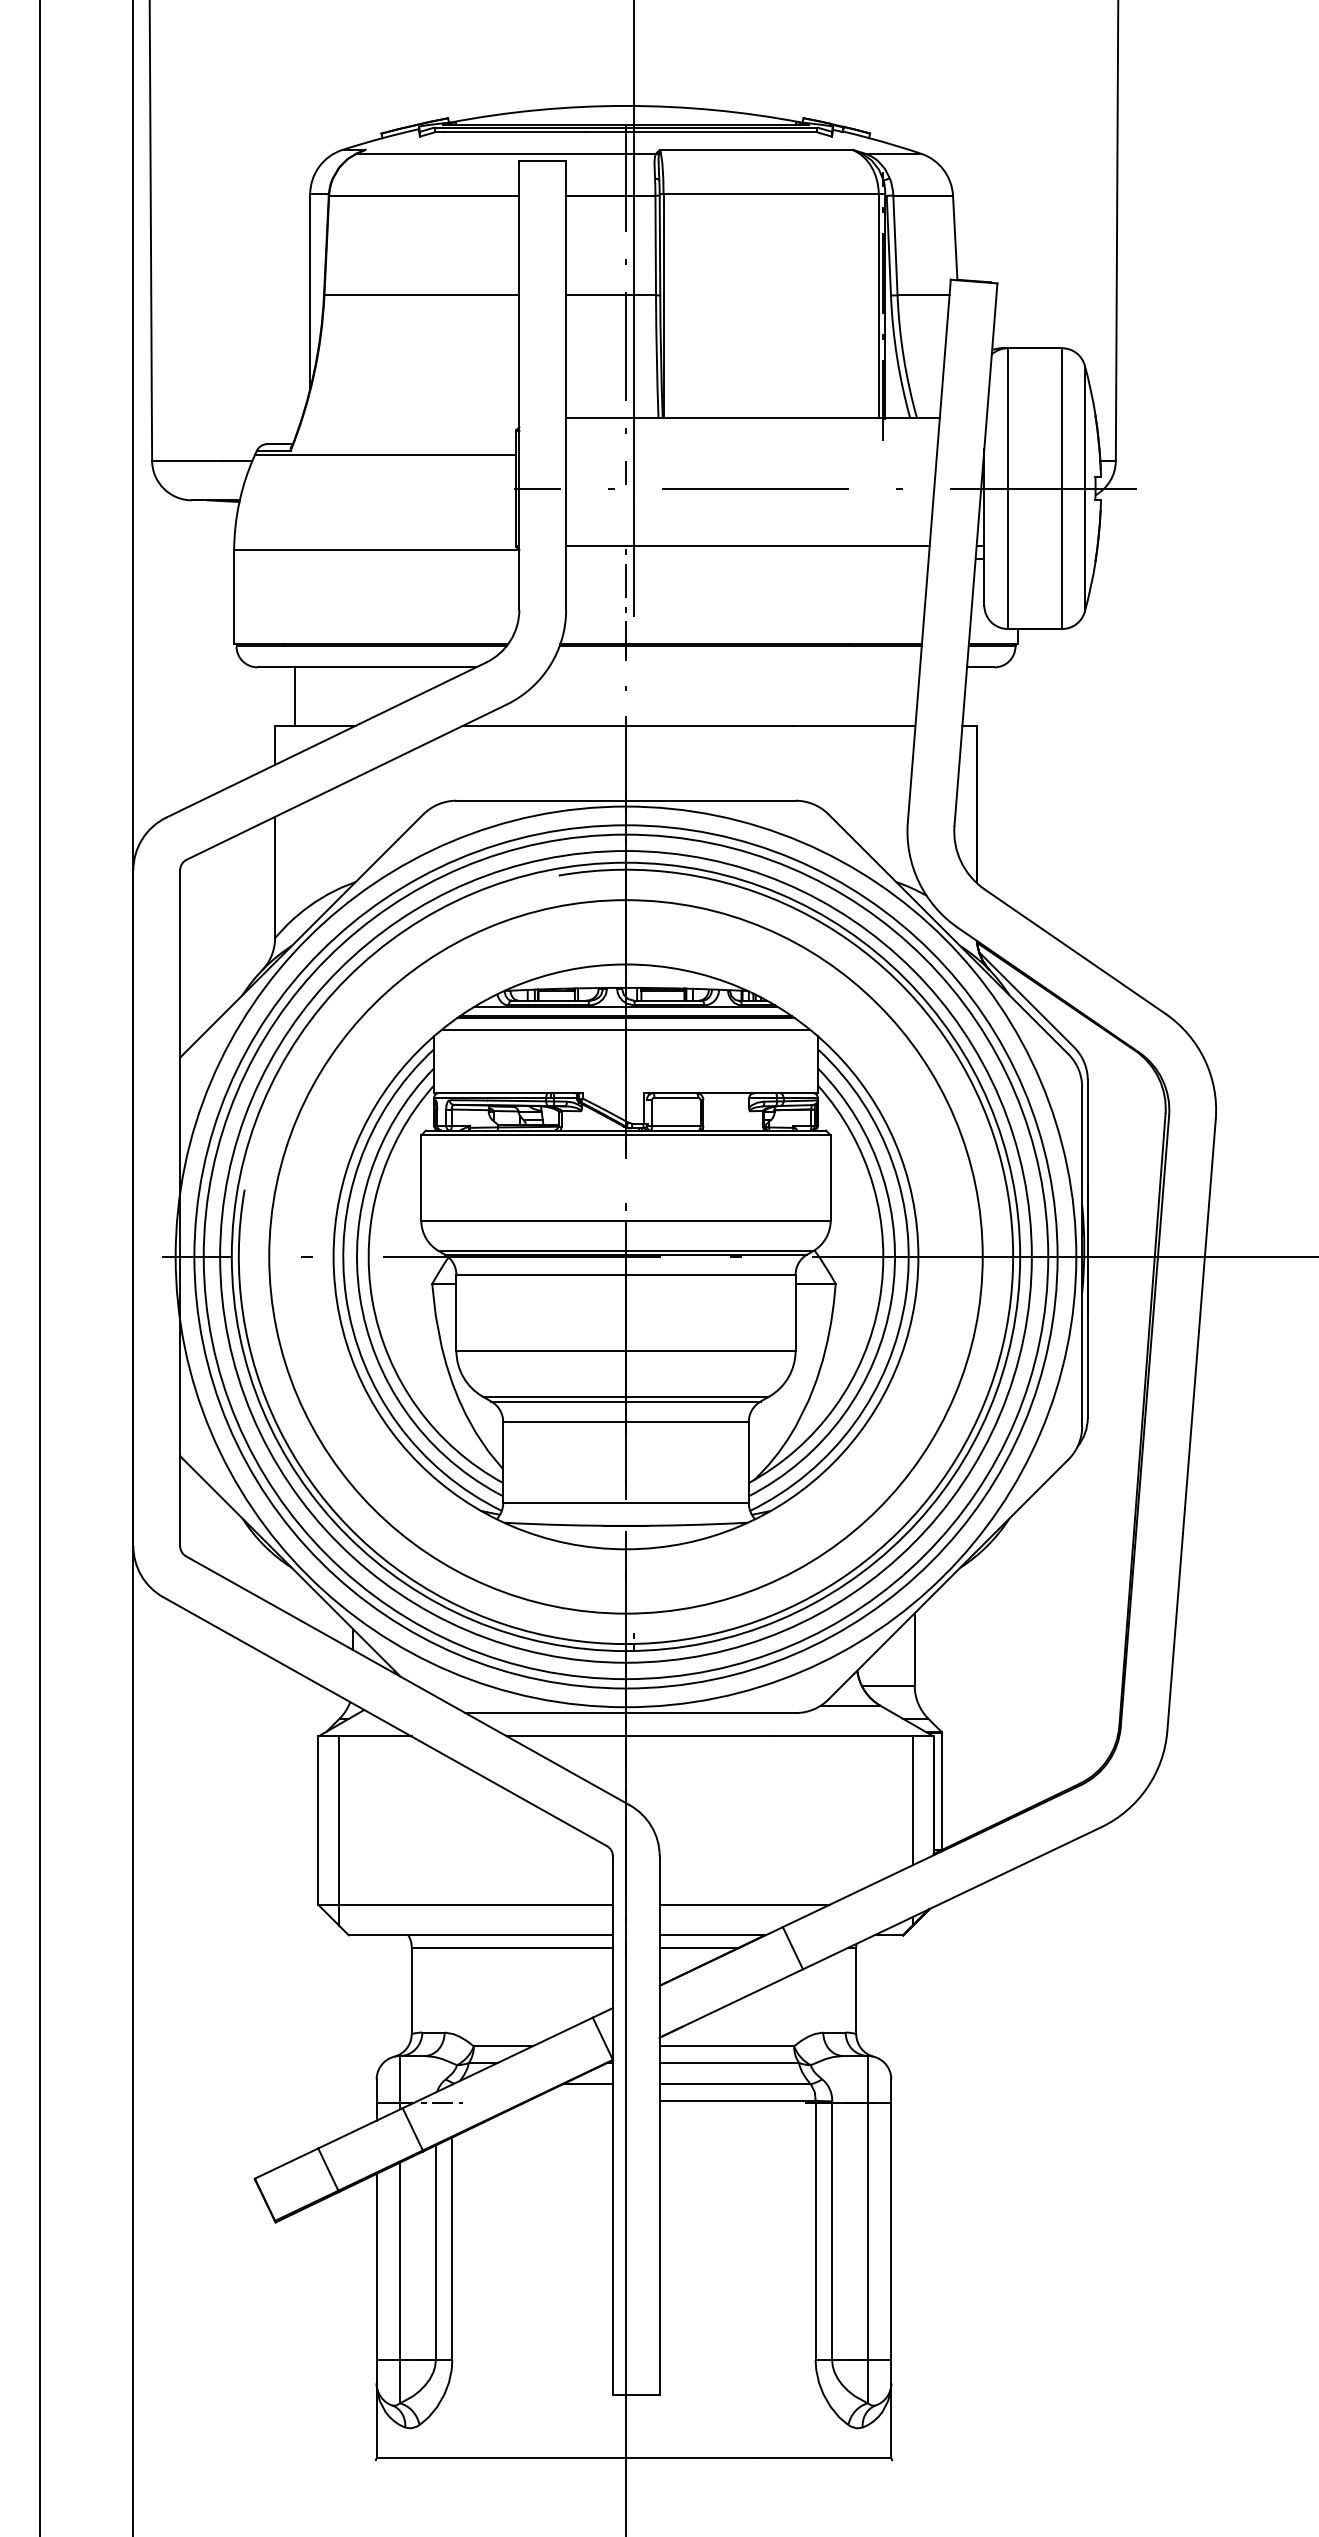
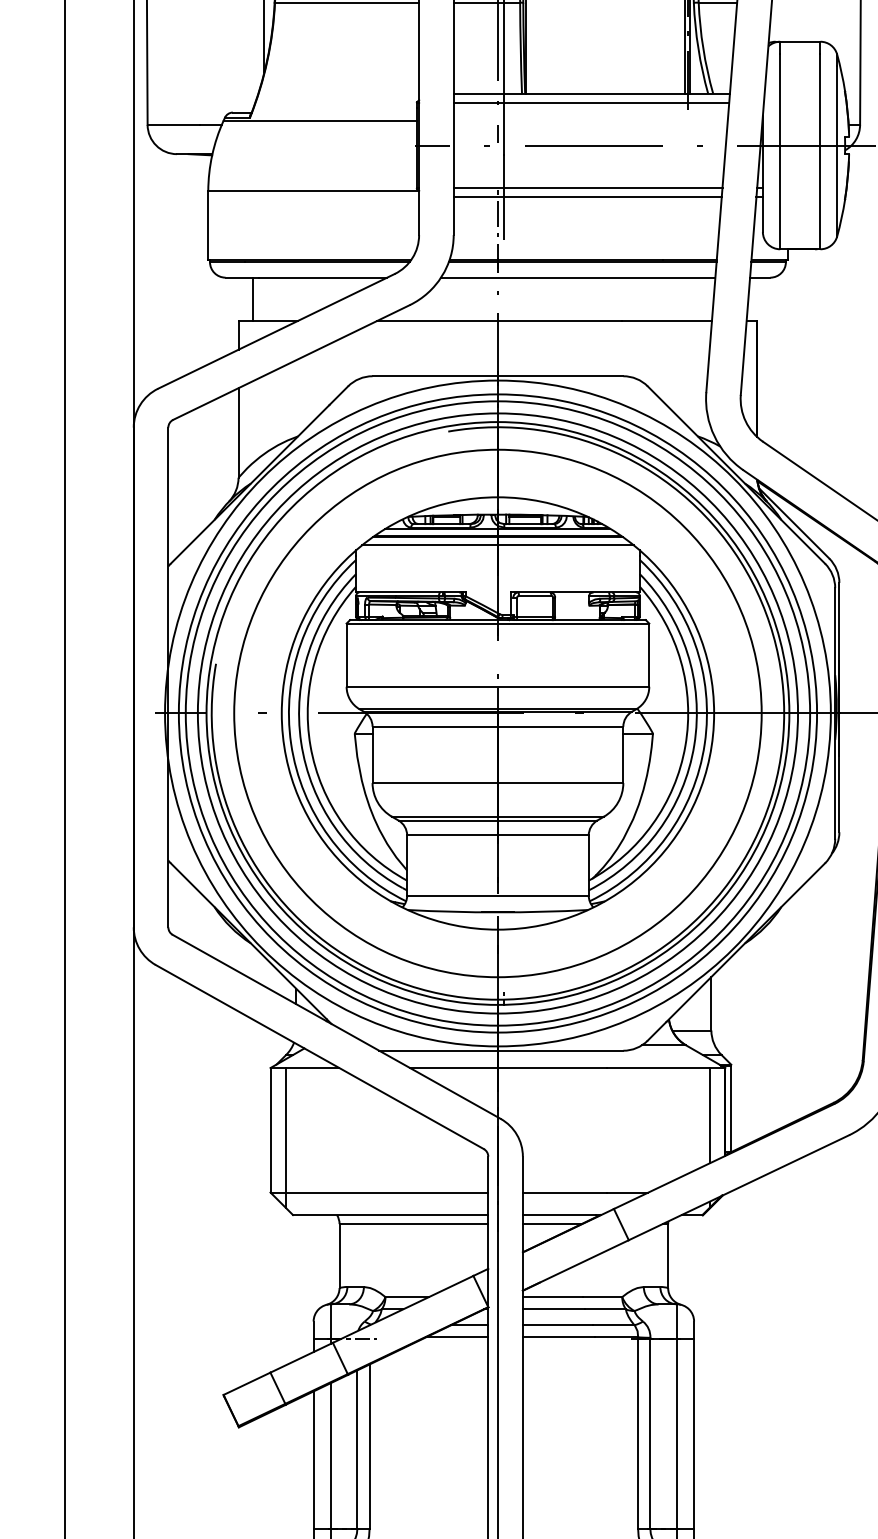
line: (752, 431) -> (591, 103), added
line: (747, 558) -> (587, 197), added
line: (734, 667) -> (578, 277), added
line: (570, 2100) -> (456, 1337), added

